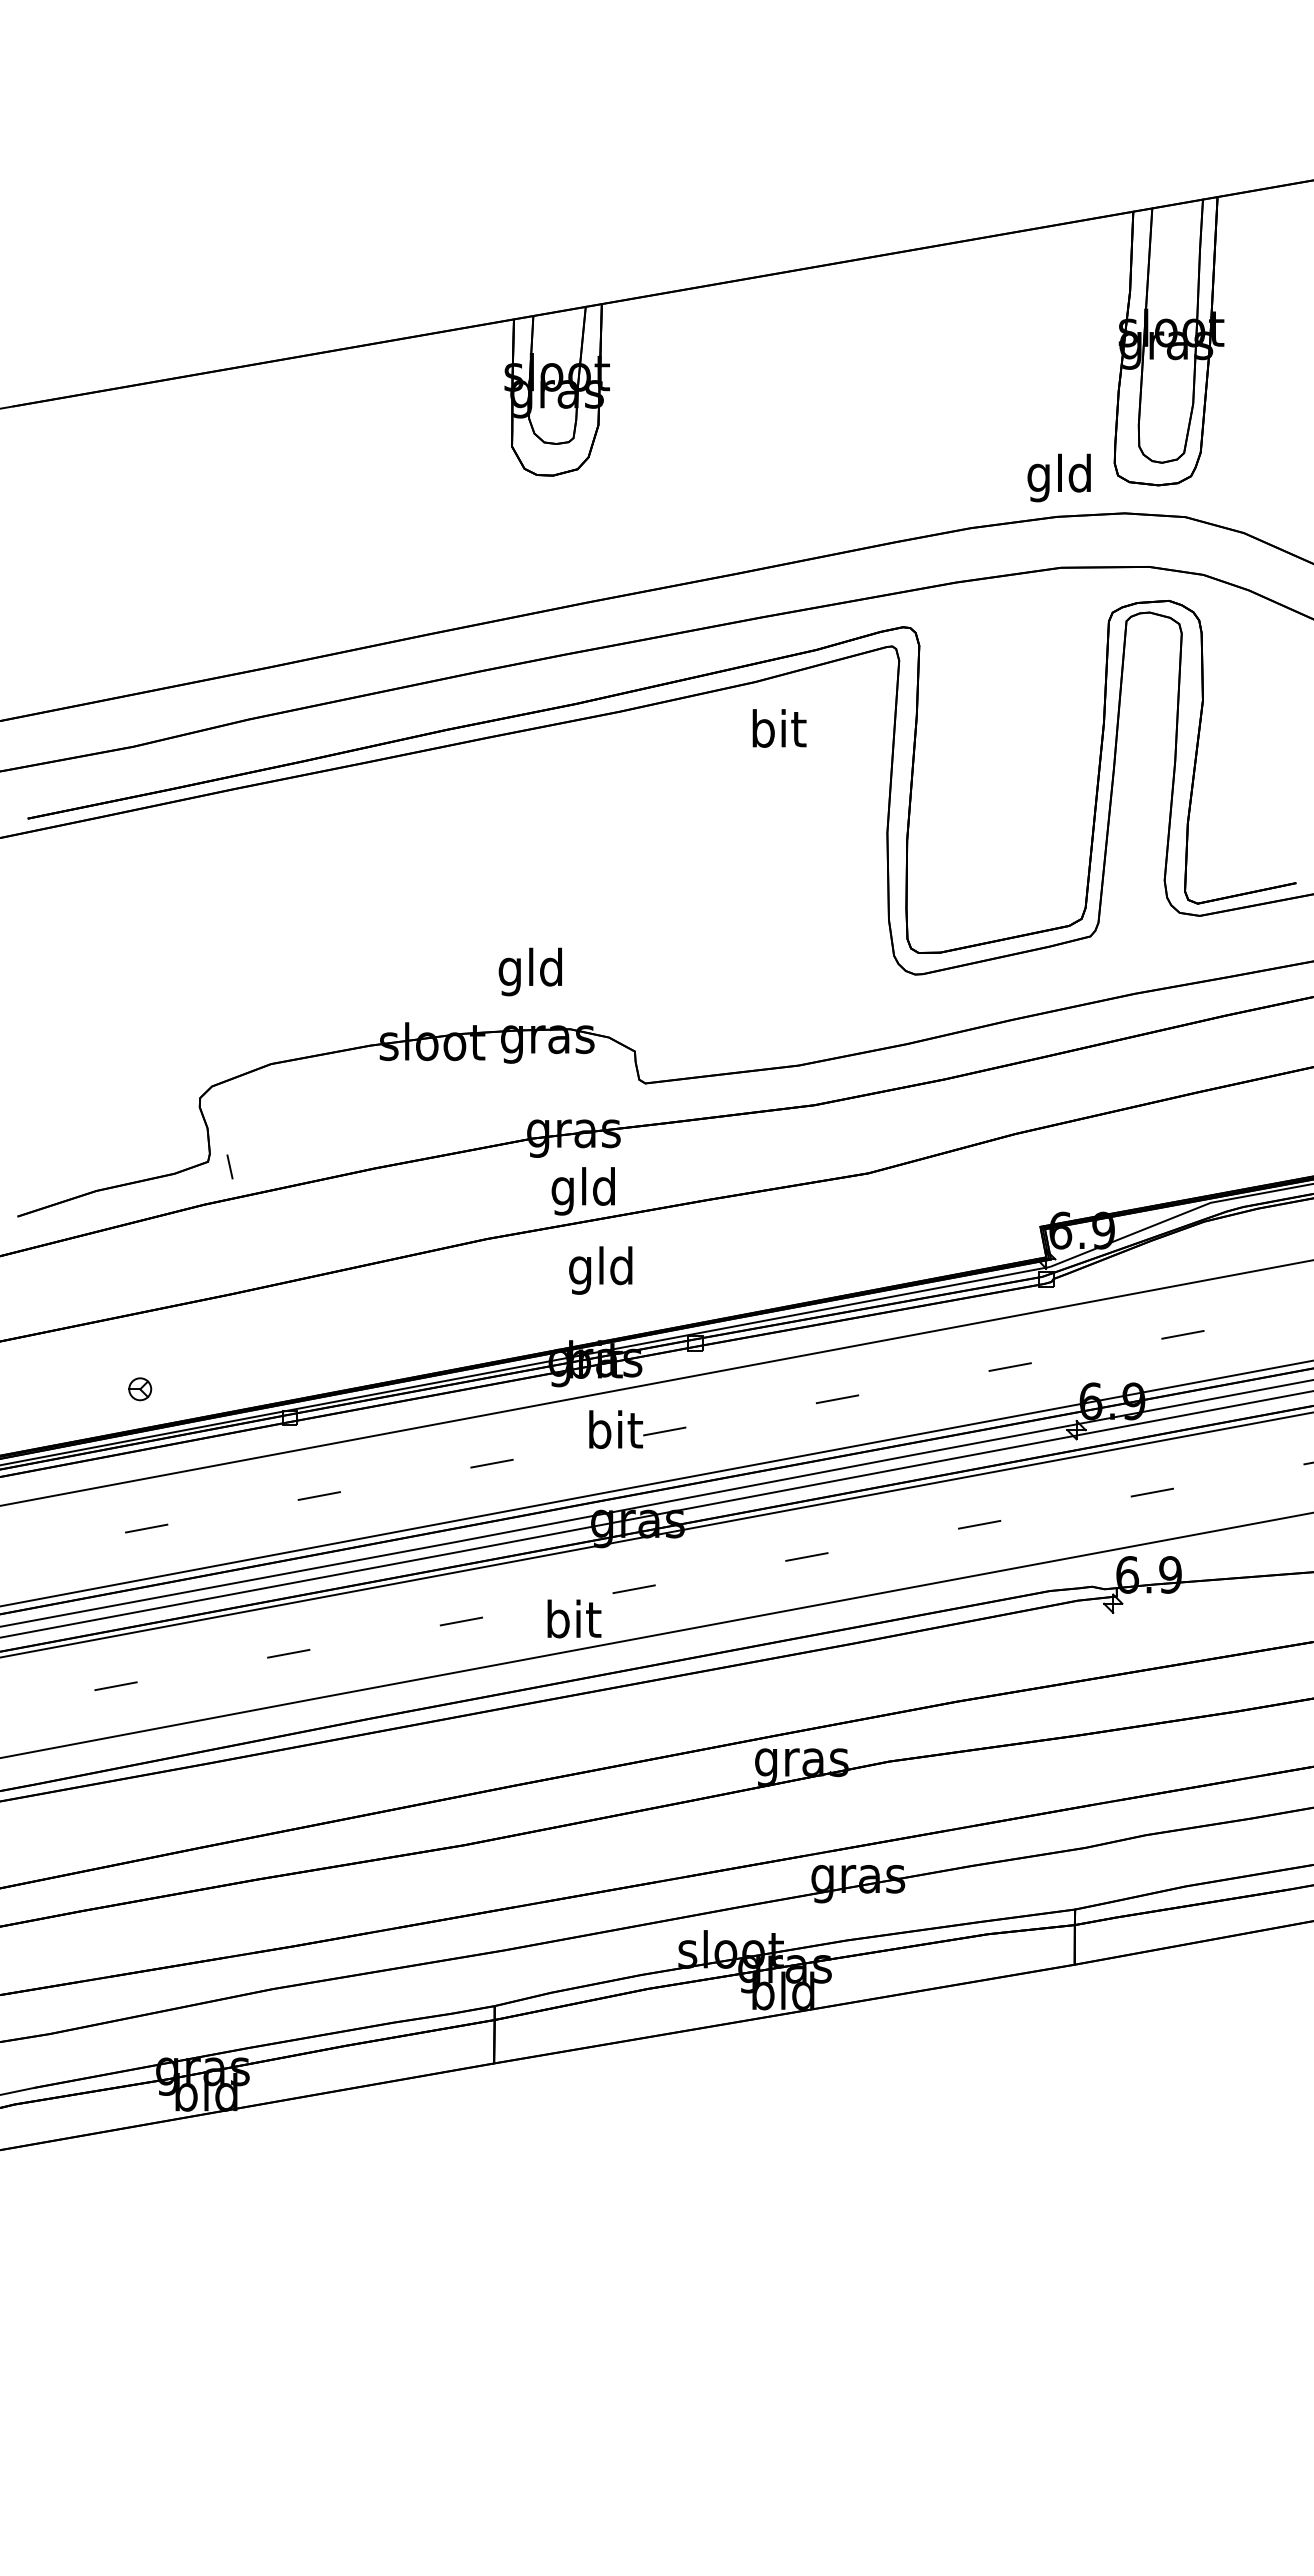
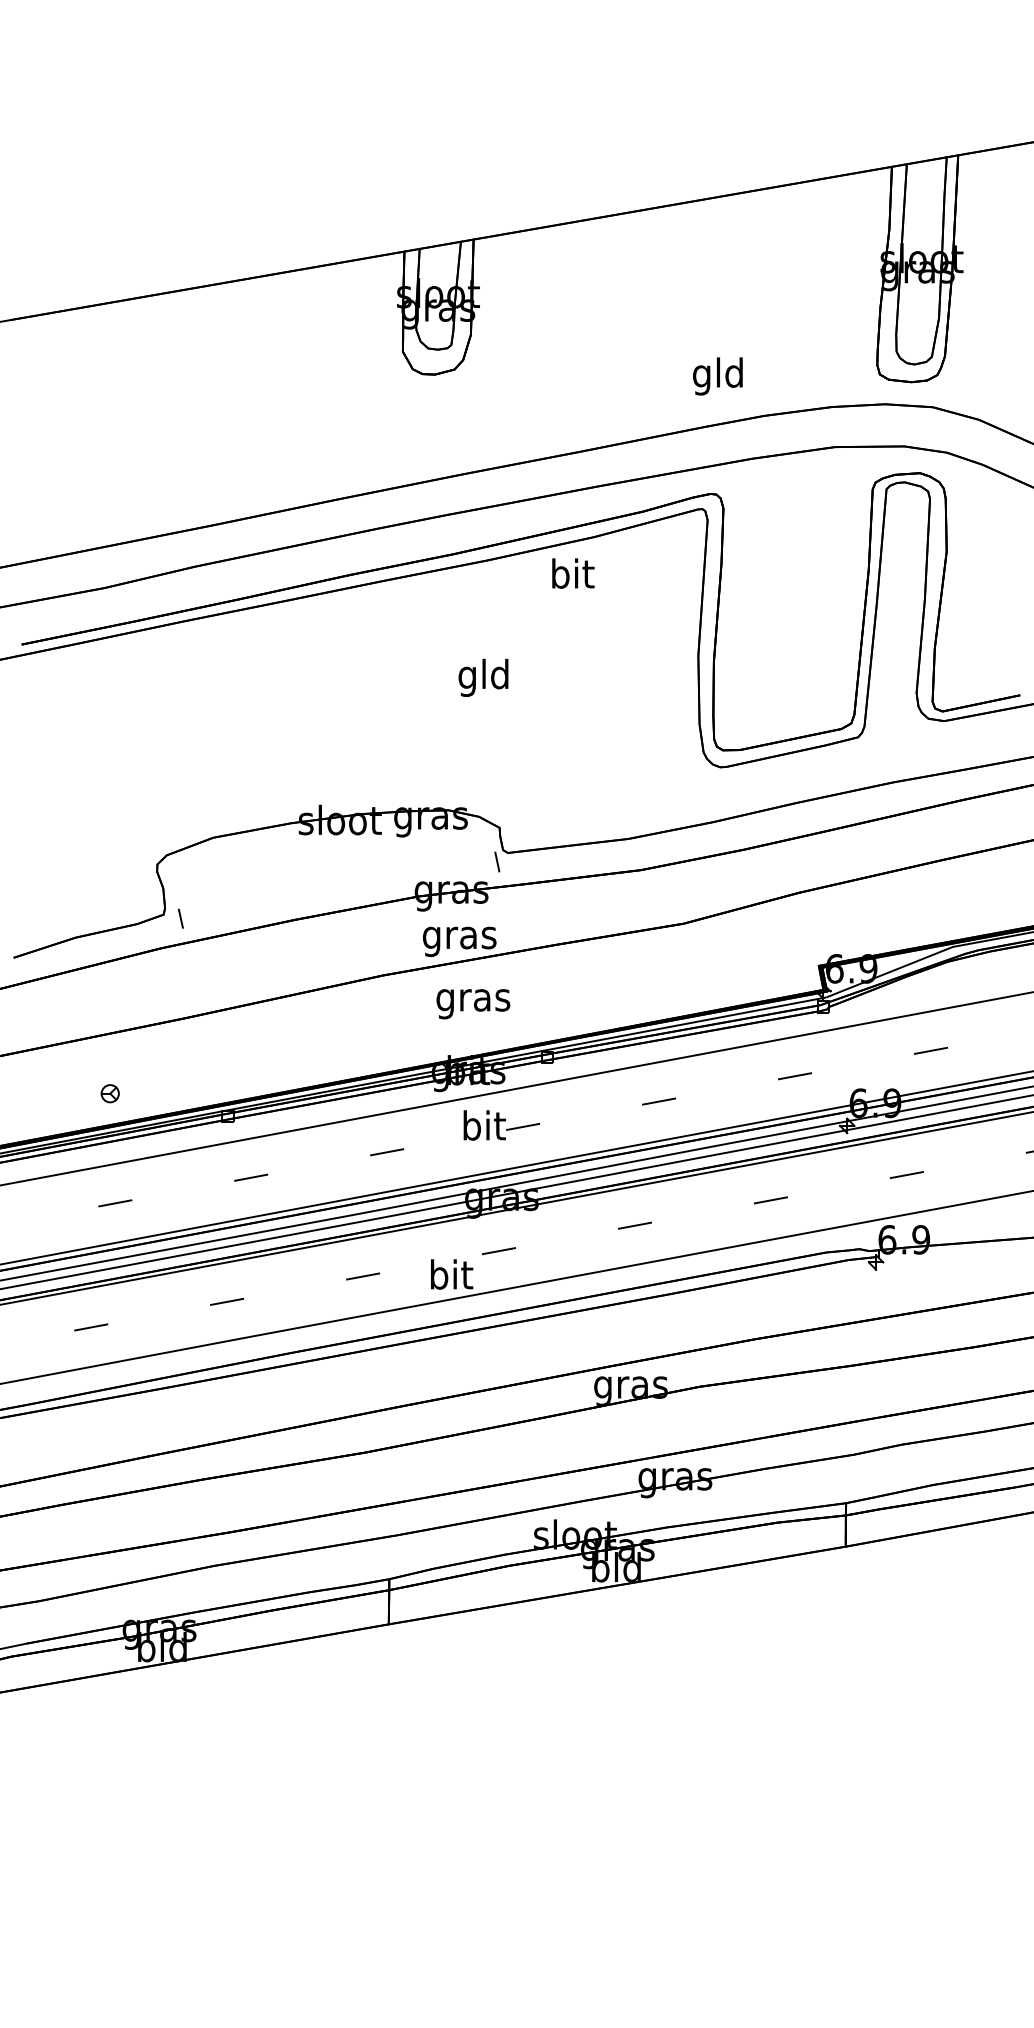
text: (1058, 477) -> (717, 376), moved
text: (779, 728) -> (573, 573), moved
text: (529, 971) -> (482, 677), moved
line: (631, 1094) -> (496, 861), added
text: (584, 1191) -> (459, 938), gld -> gras
text: (601, 1270) -> (473, 1000), gld -> gras

